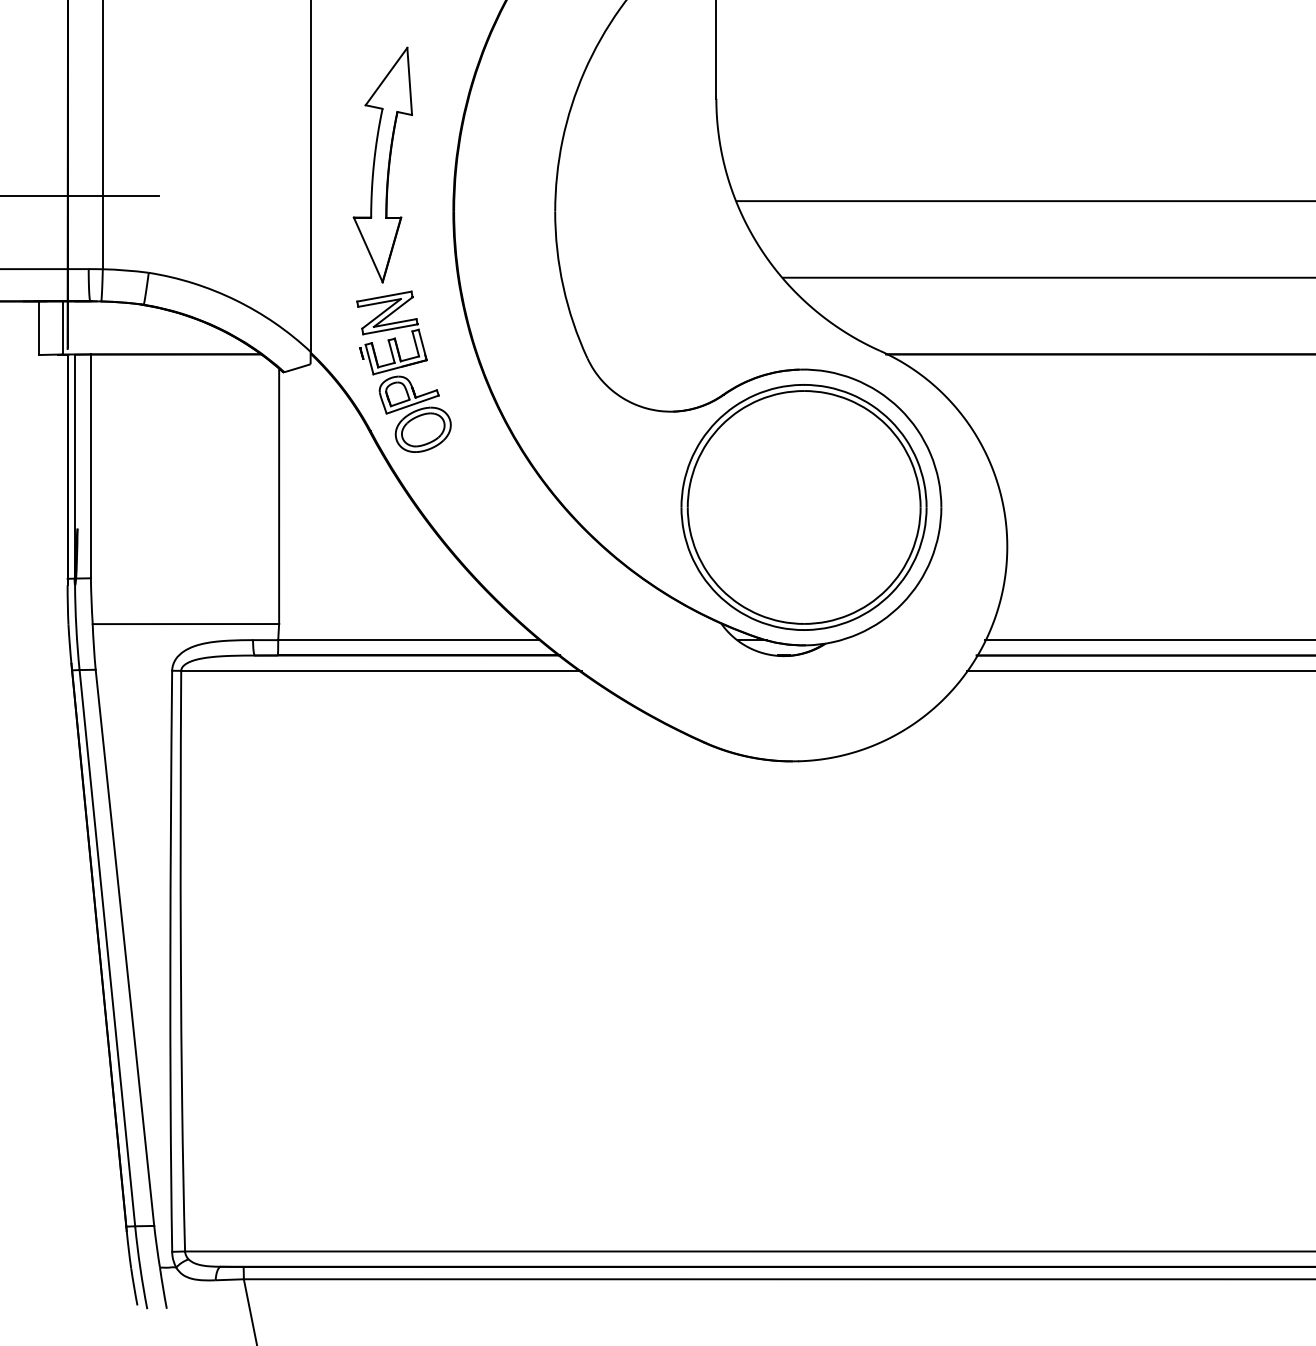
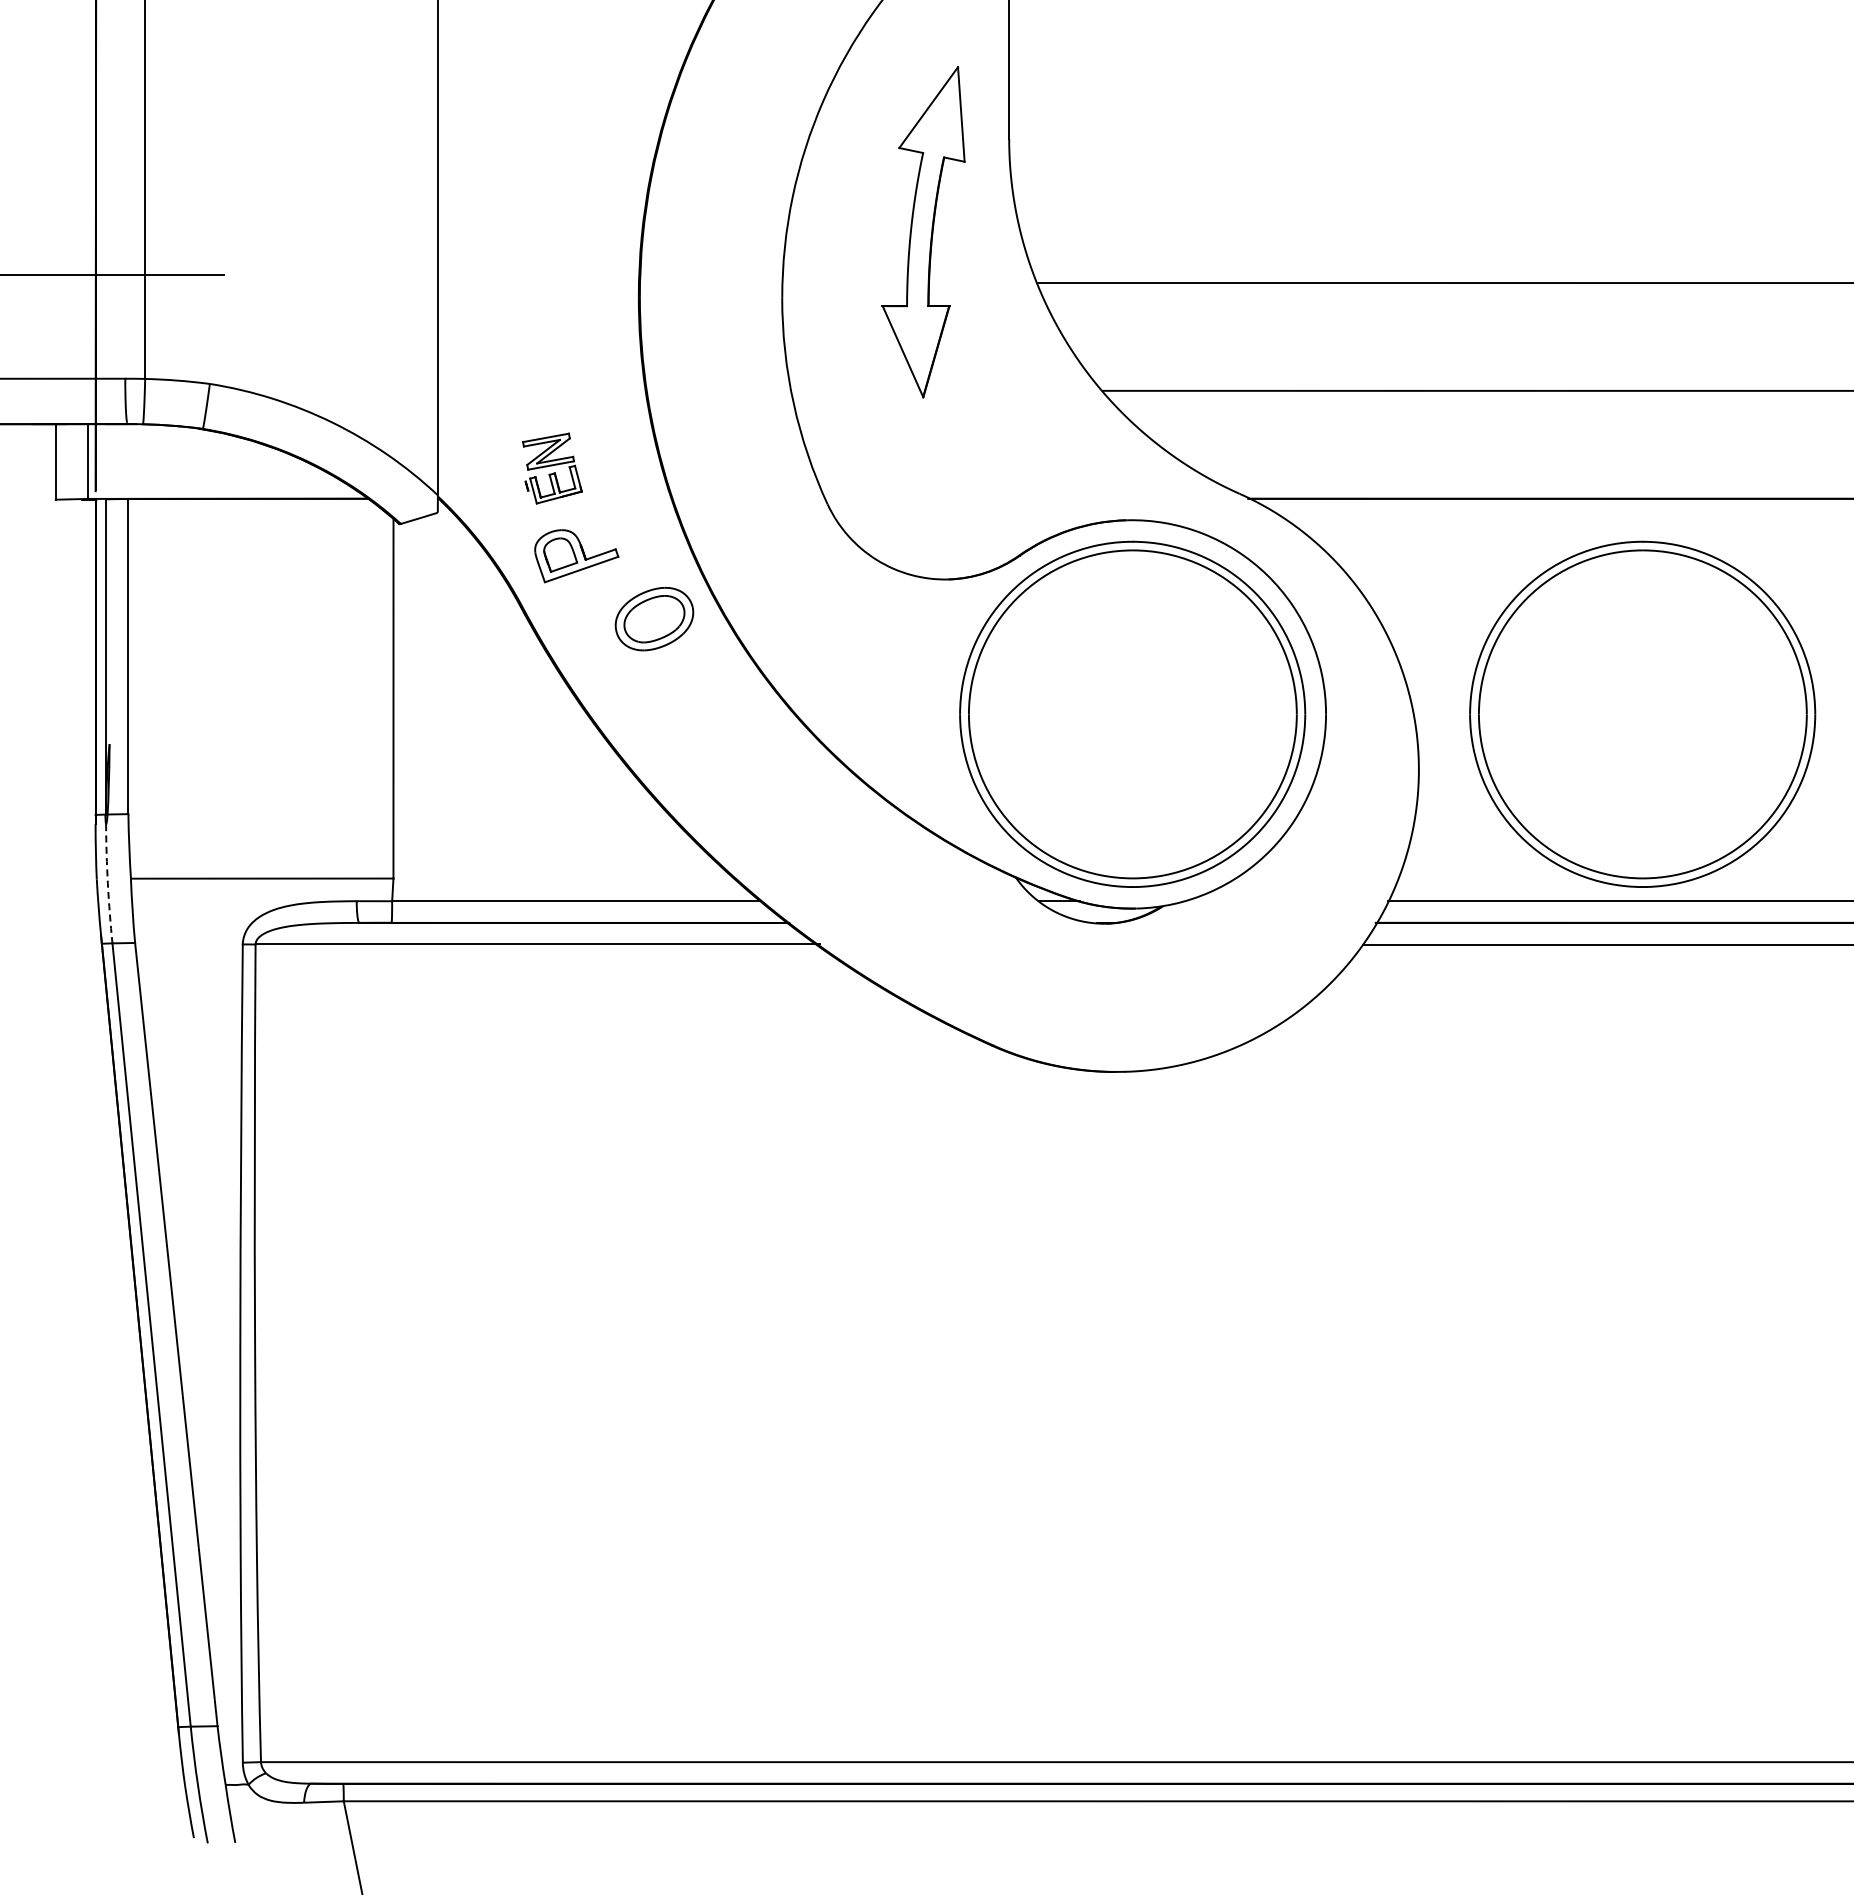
part: (382, 165) -> (923, 232), moved
part: (392, 332) -> (552, 468), size x0.6
part: (423, 430) -> (654, 619), moved
part: (1166, 506) -> (1642, 713), added
arc: (76, 627) -> (107, 883), solid -> dashed

